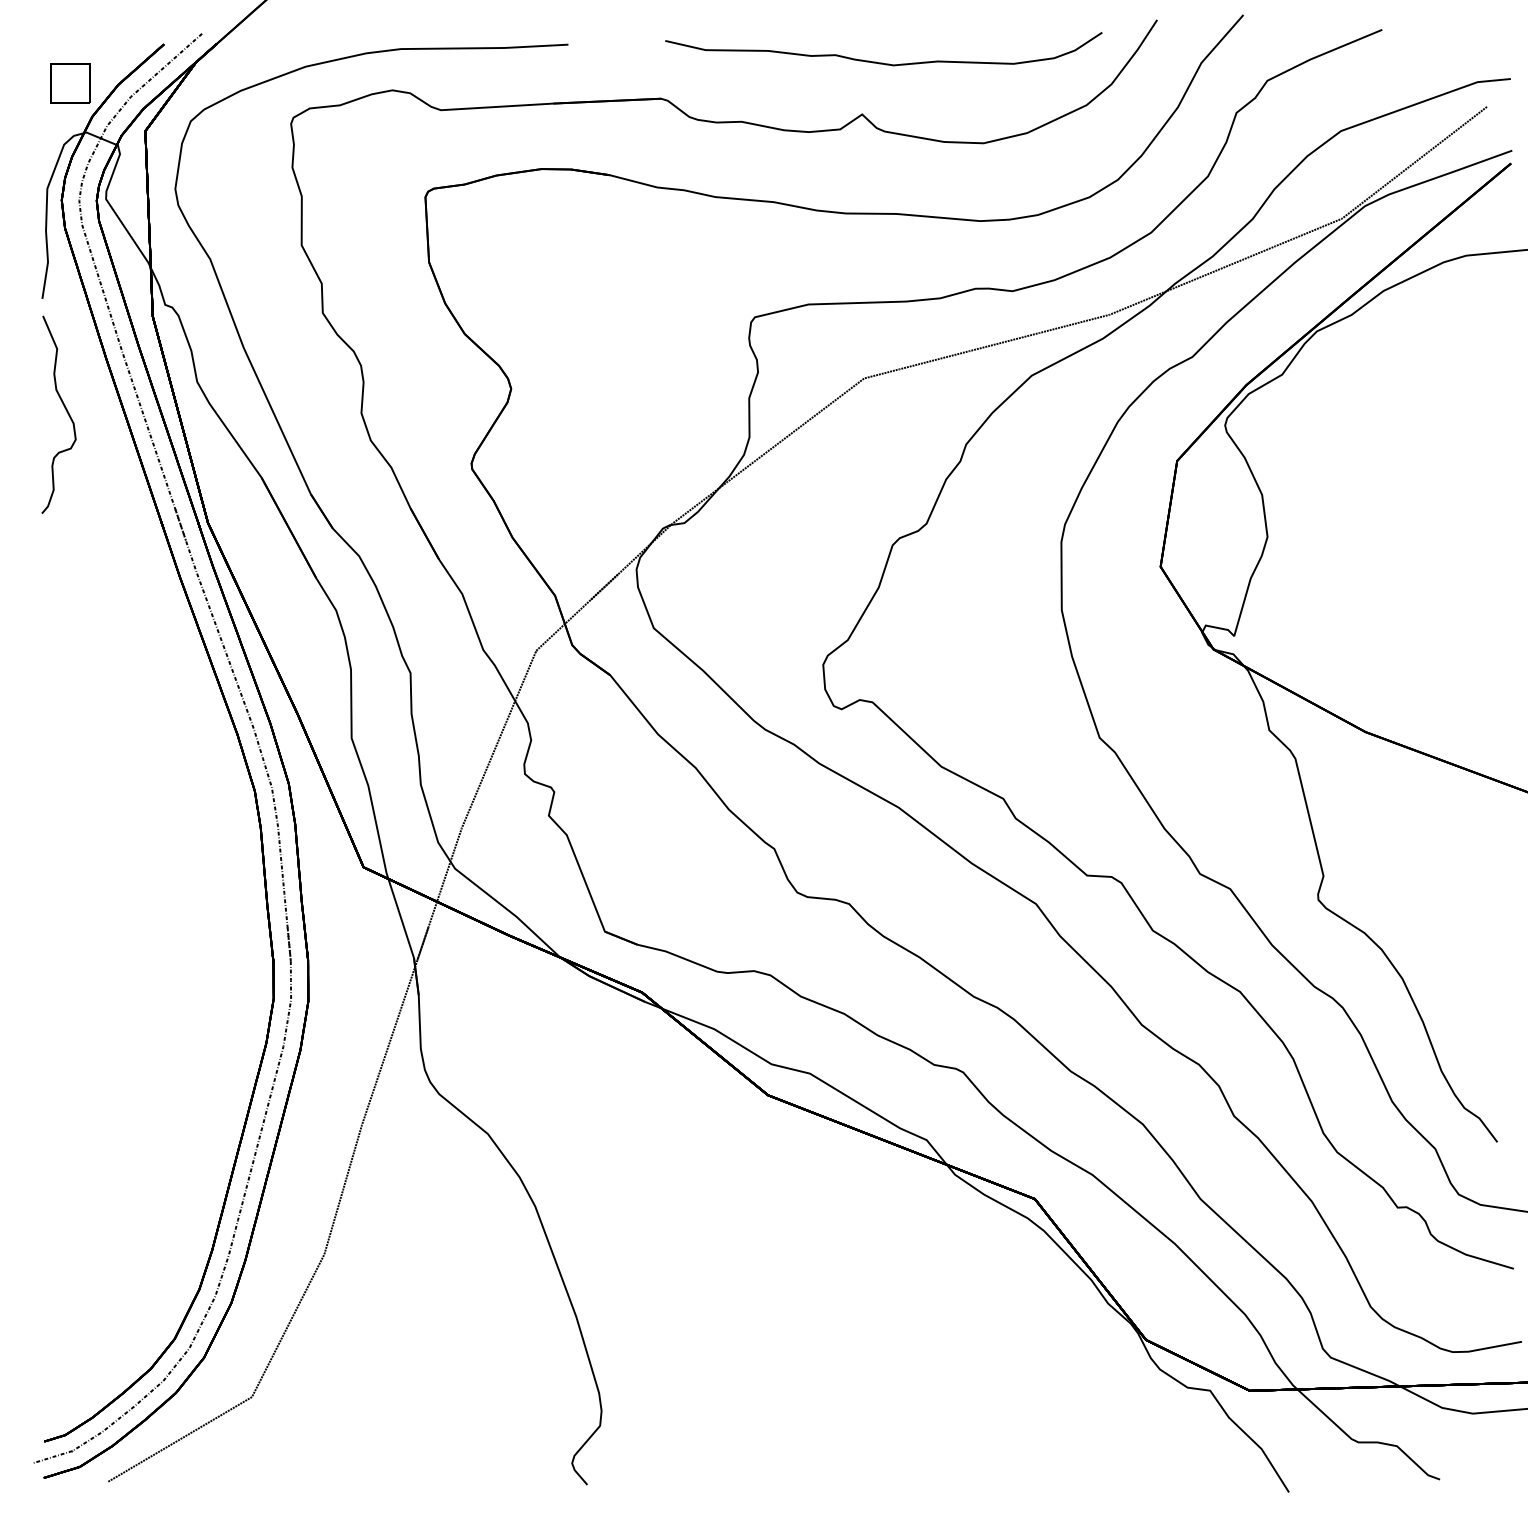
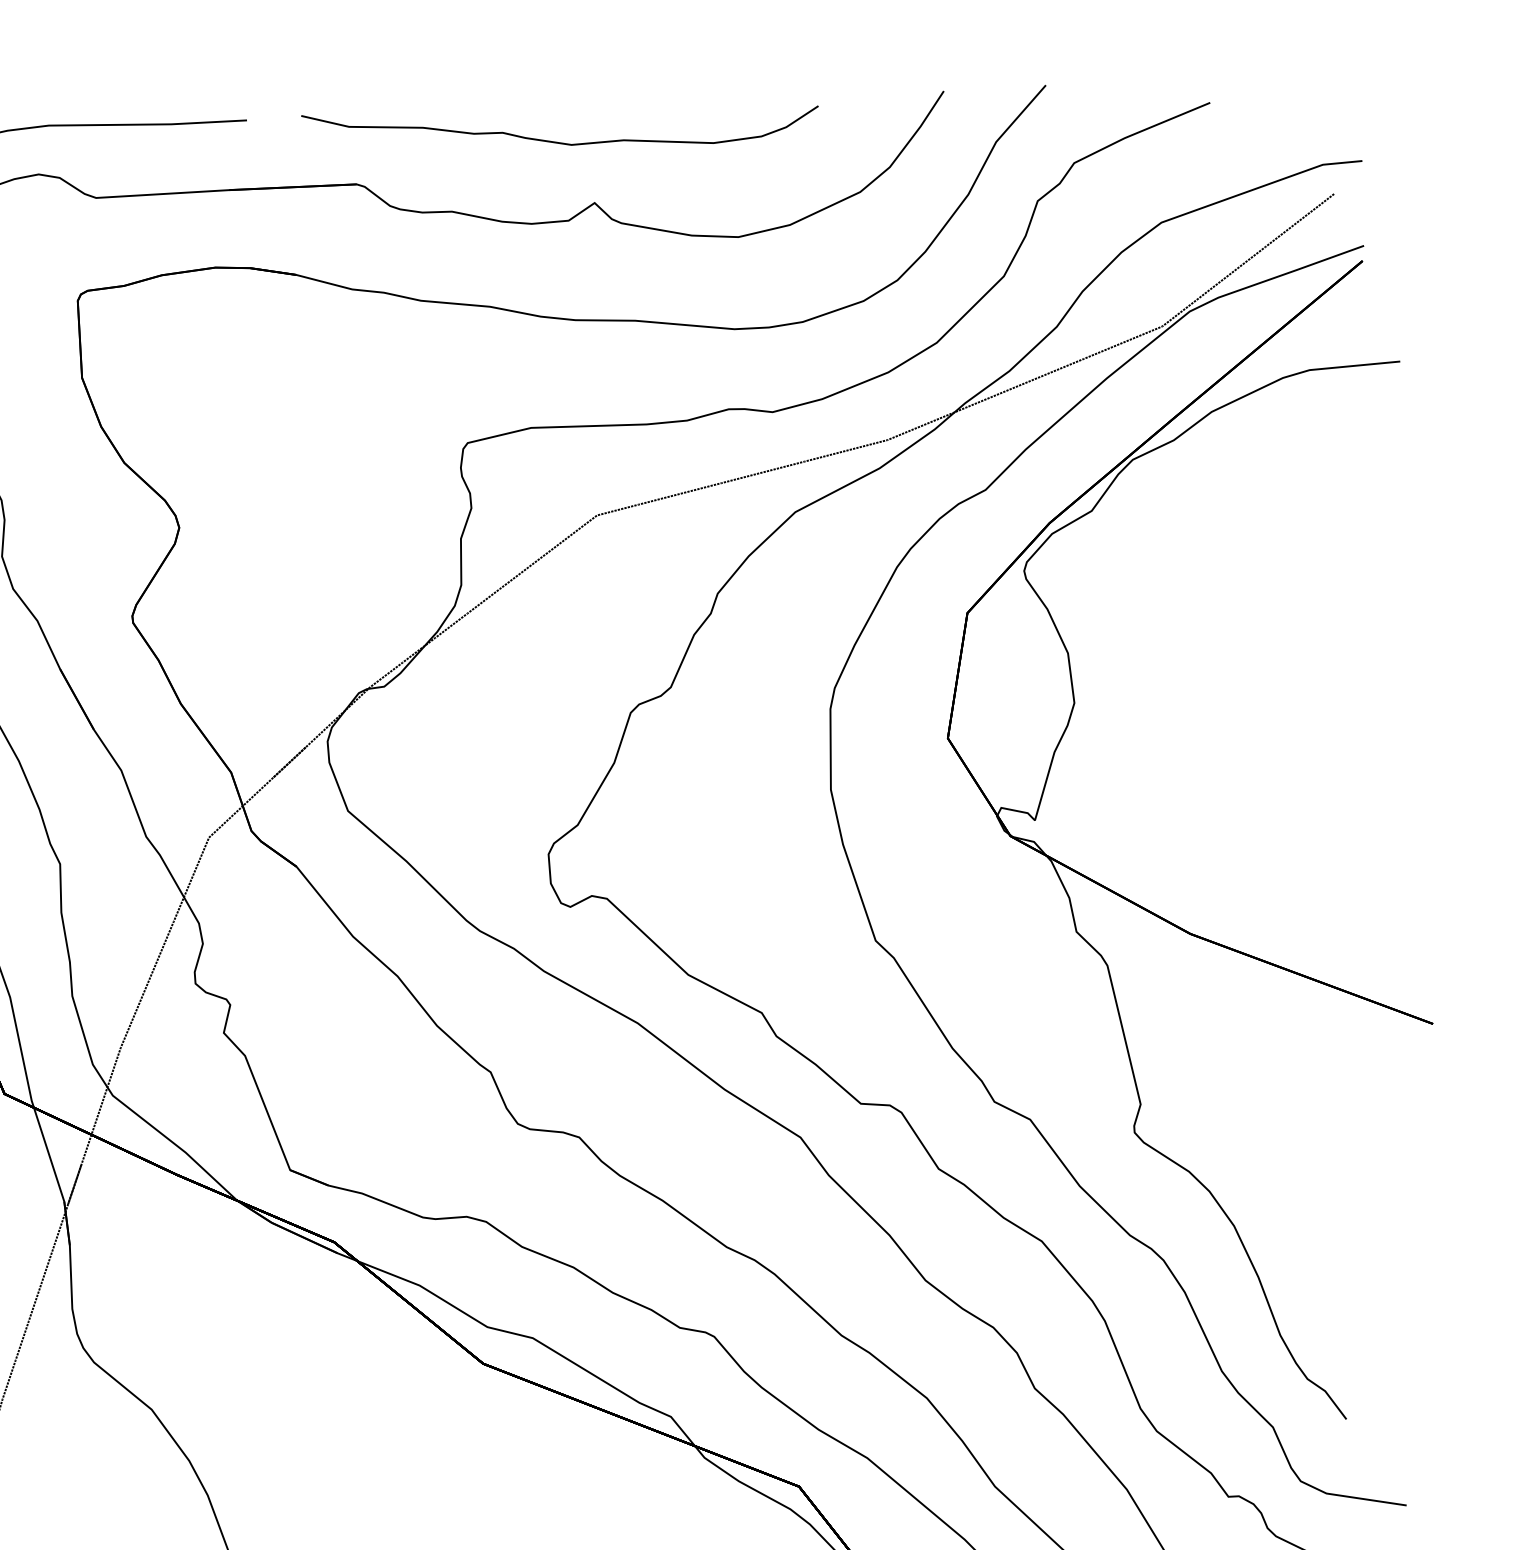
curve: (882, 62) -> (558, 141), moved

